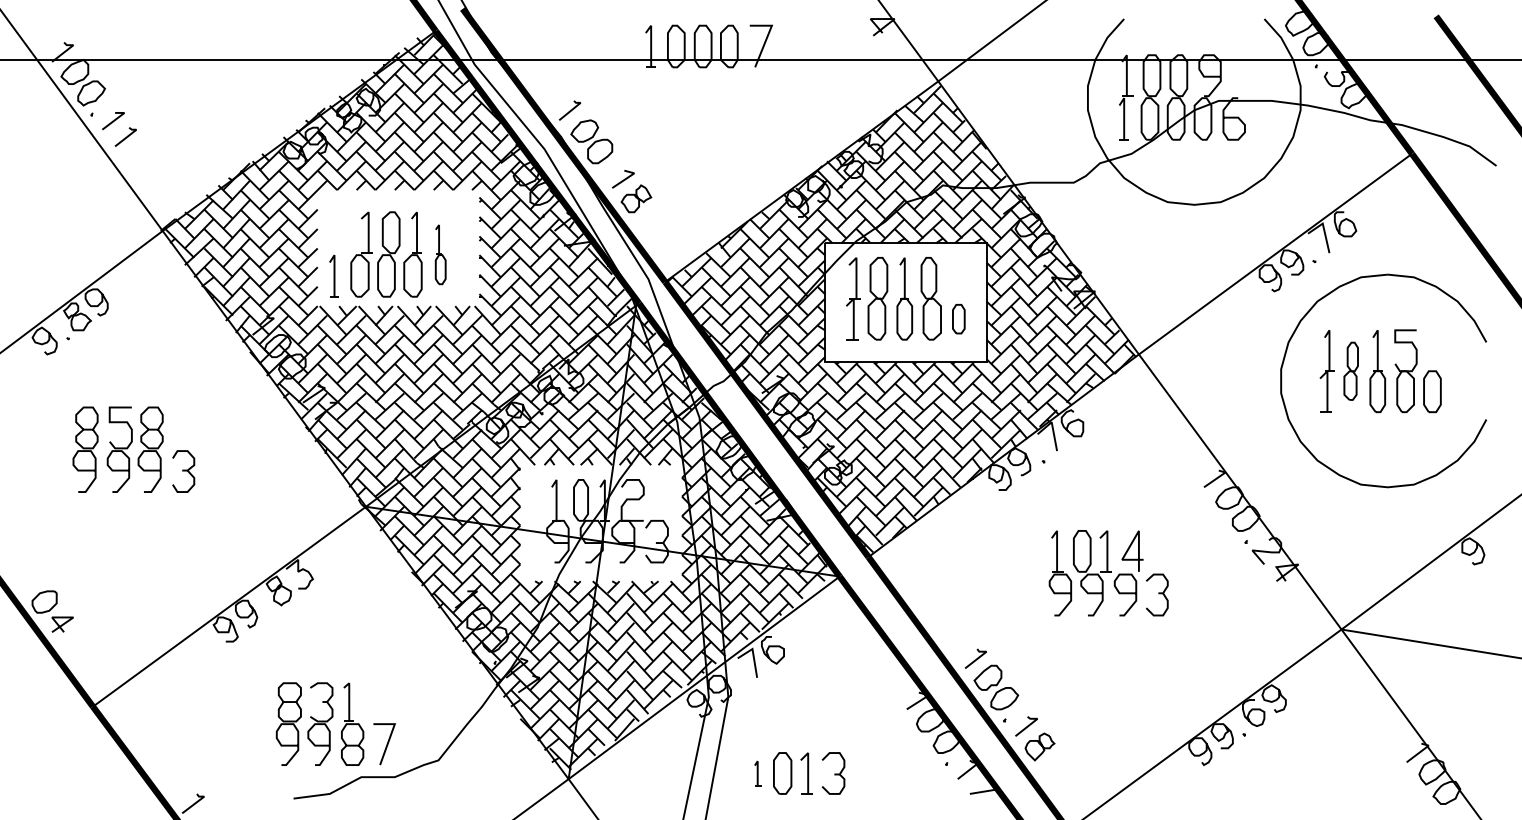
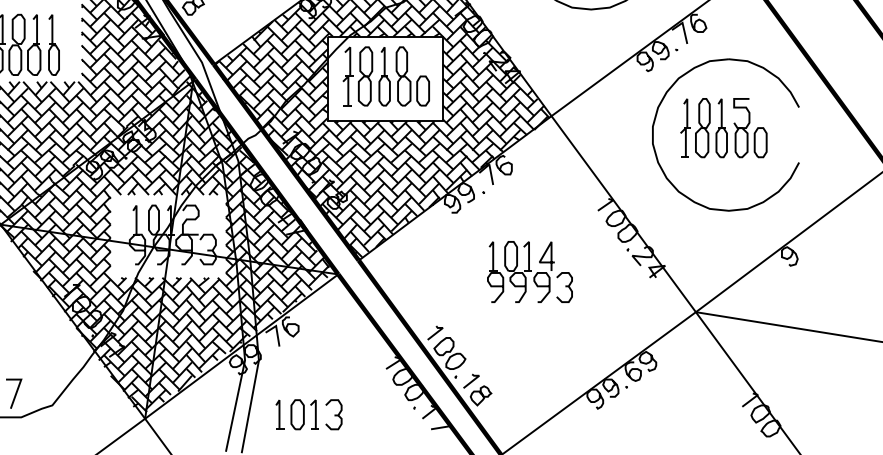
part: (440, 254) -> (53, 44), size x1.43
part: (958, 318) -> (422, 90), size x1.43
part: (1350, 371) -> (702, 128), size x1.43
part: (758, 773) -> (280, 414), size x1.67

